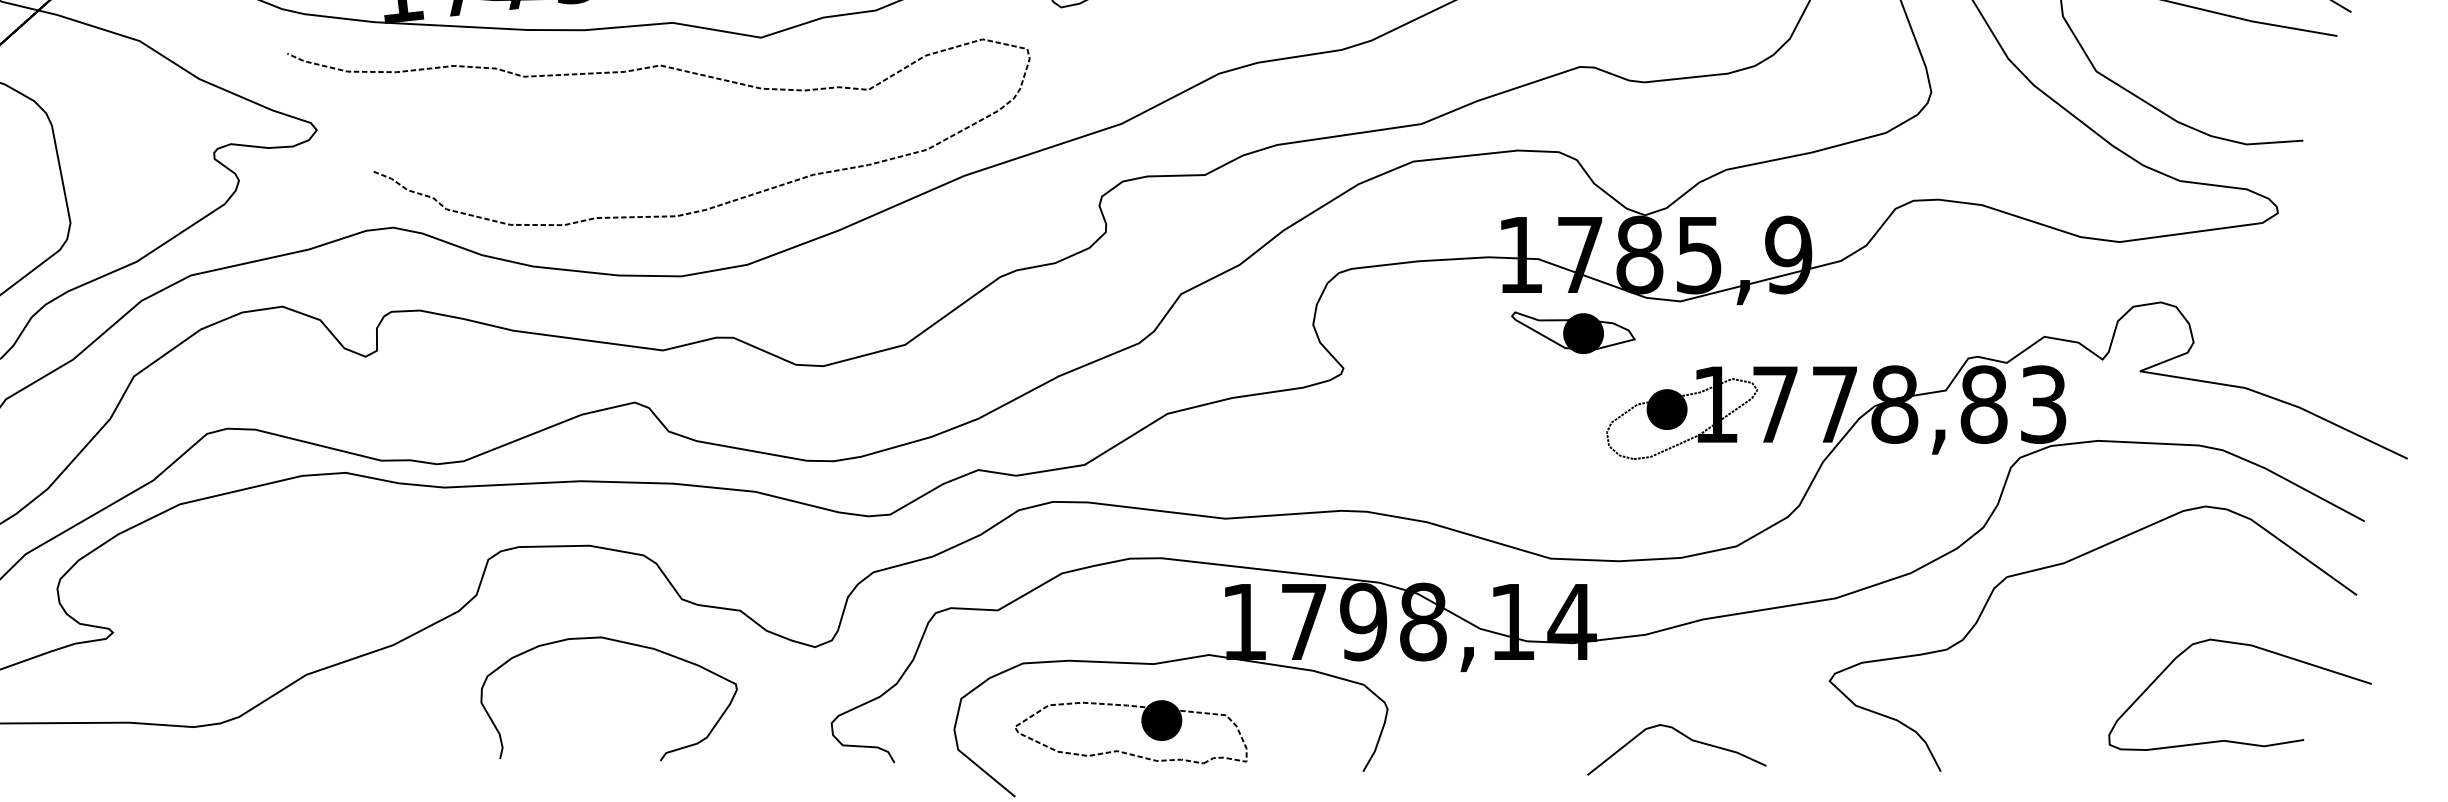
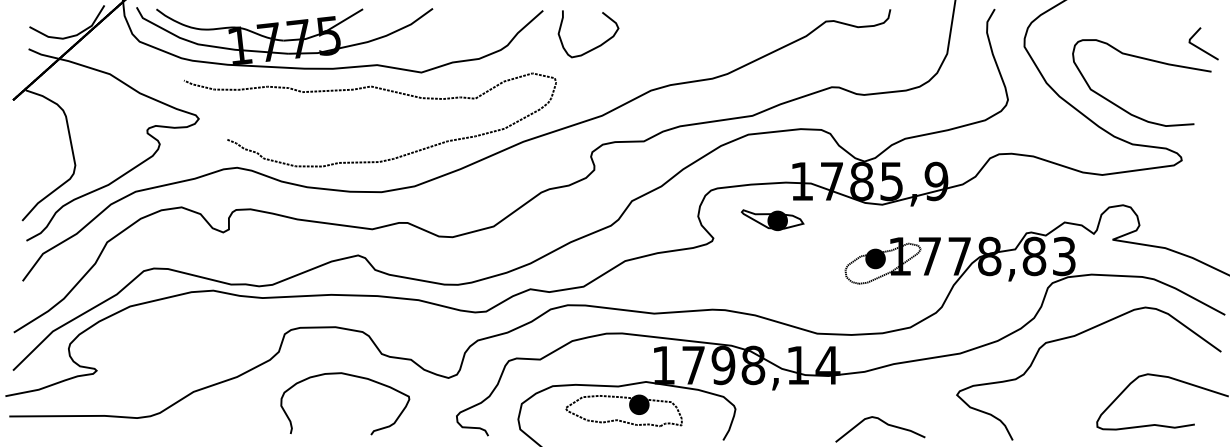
part: (1573, 332) -> (772, 220), moved
part: (1142, 727) -> (629, 408), moved

